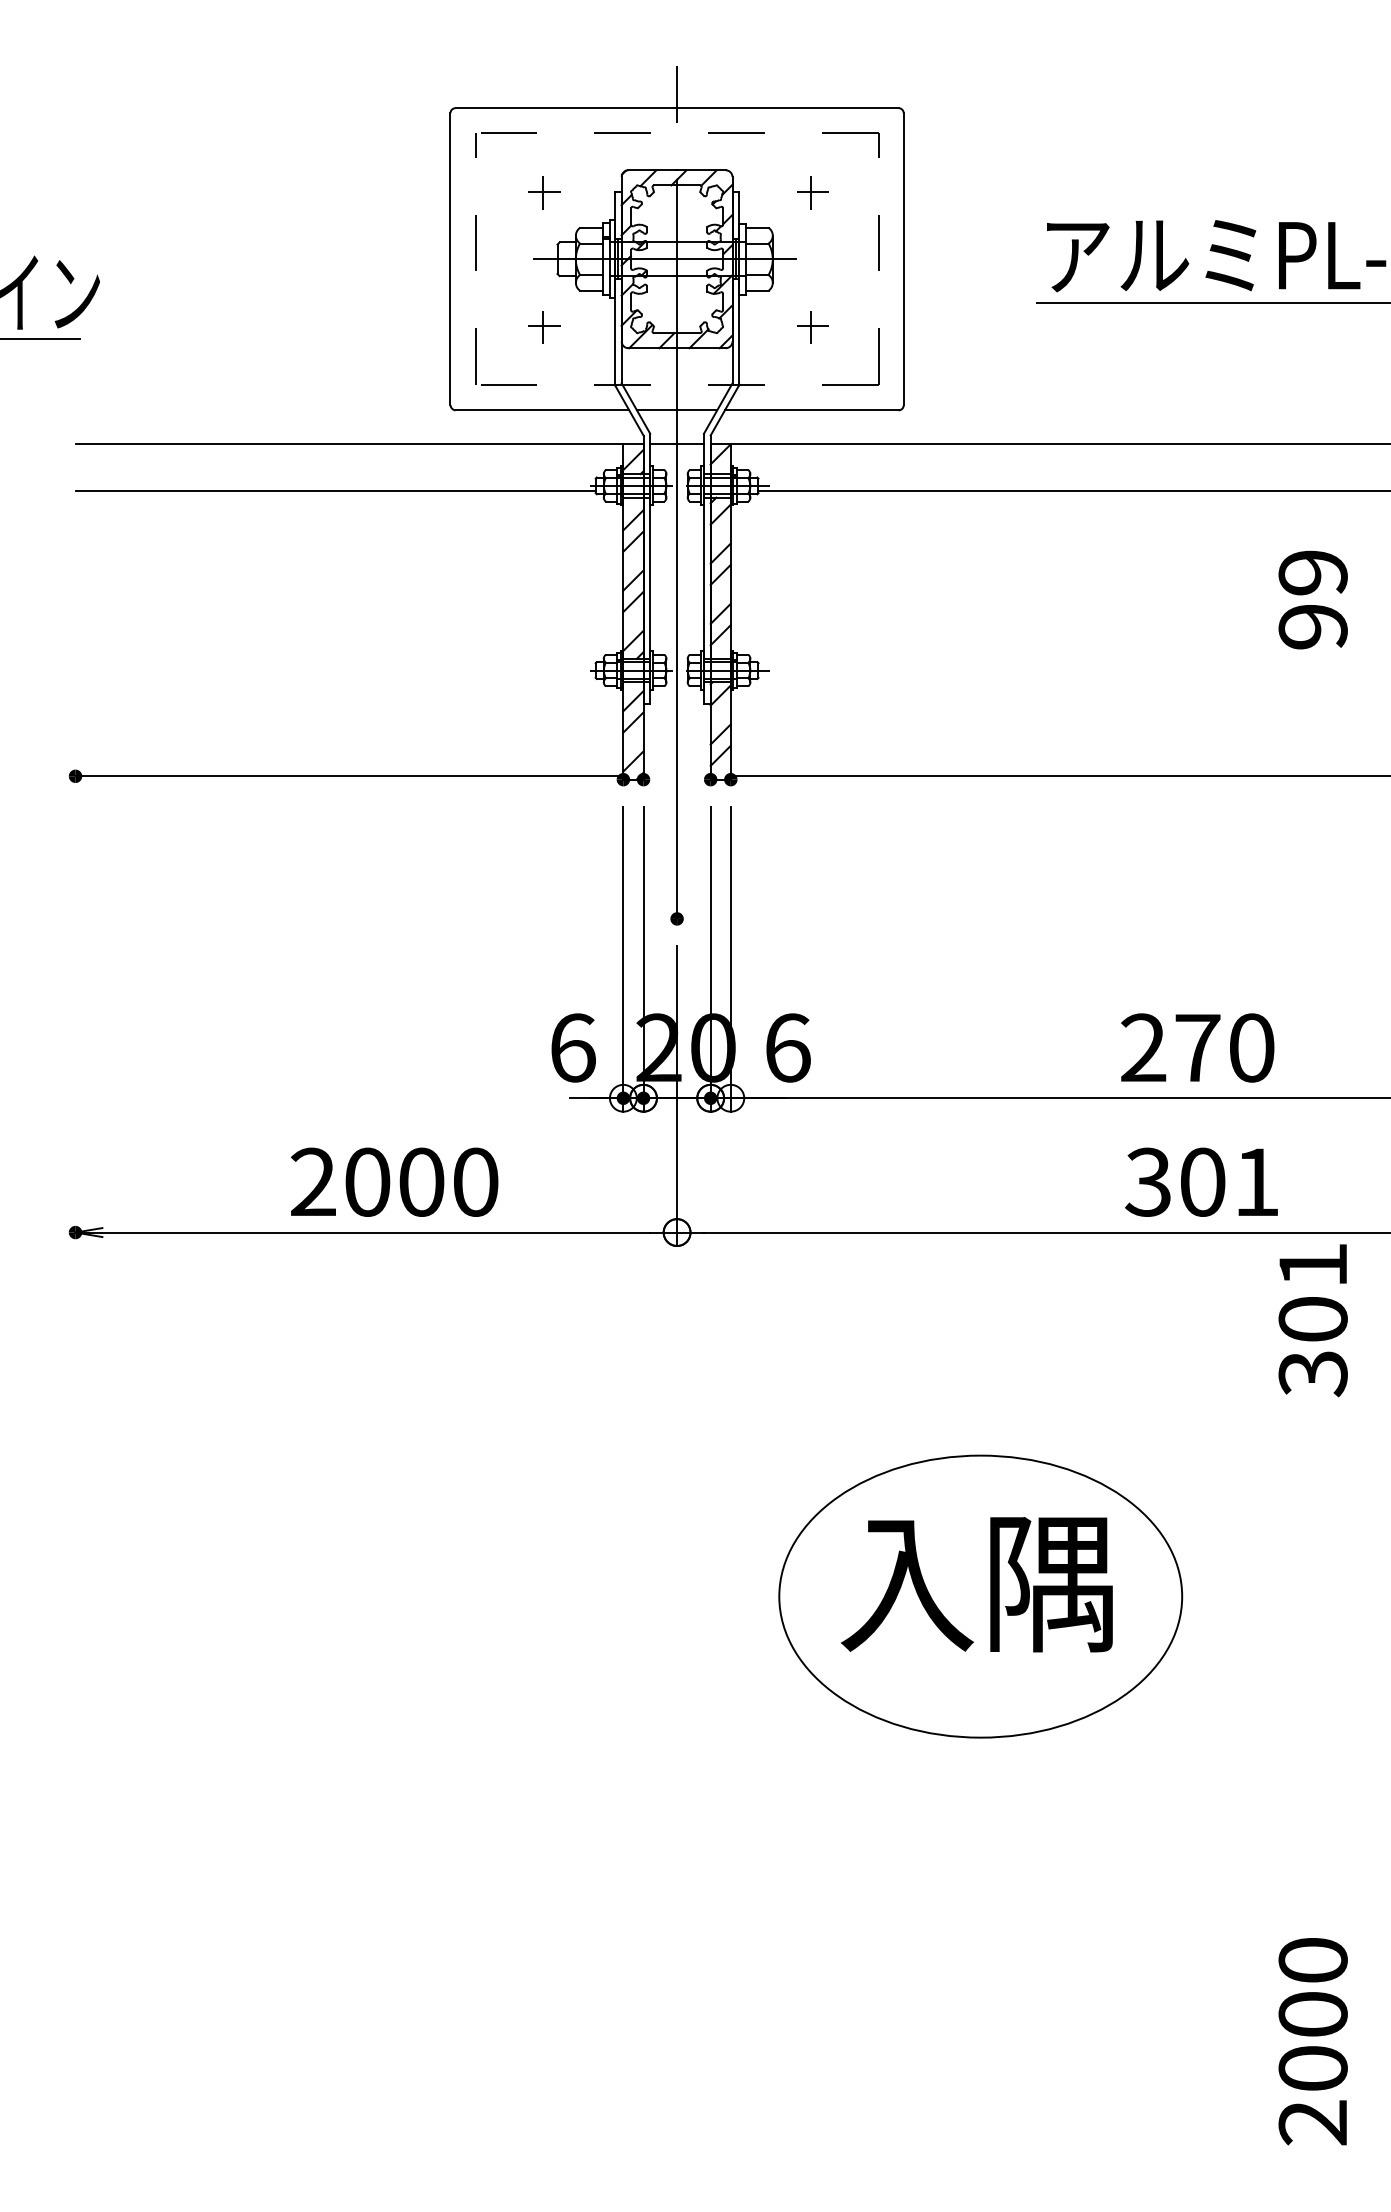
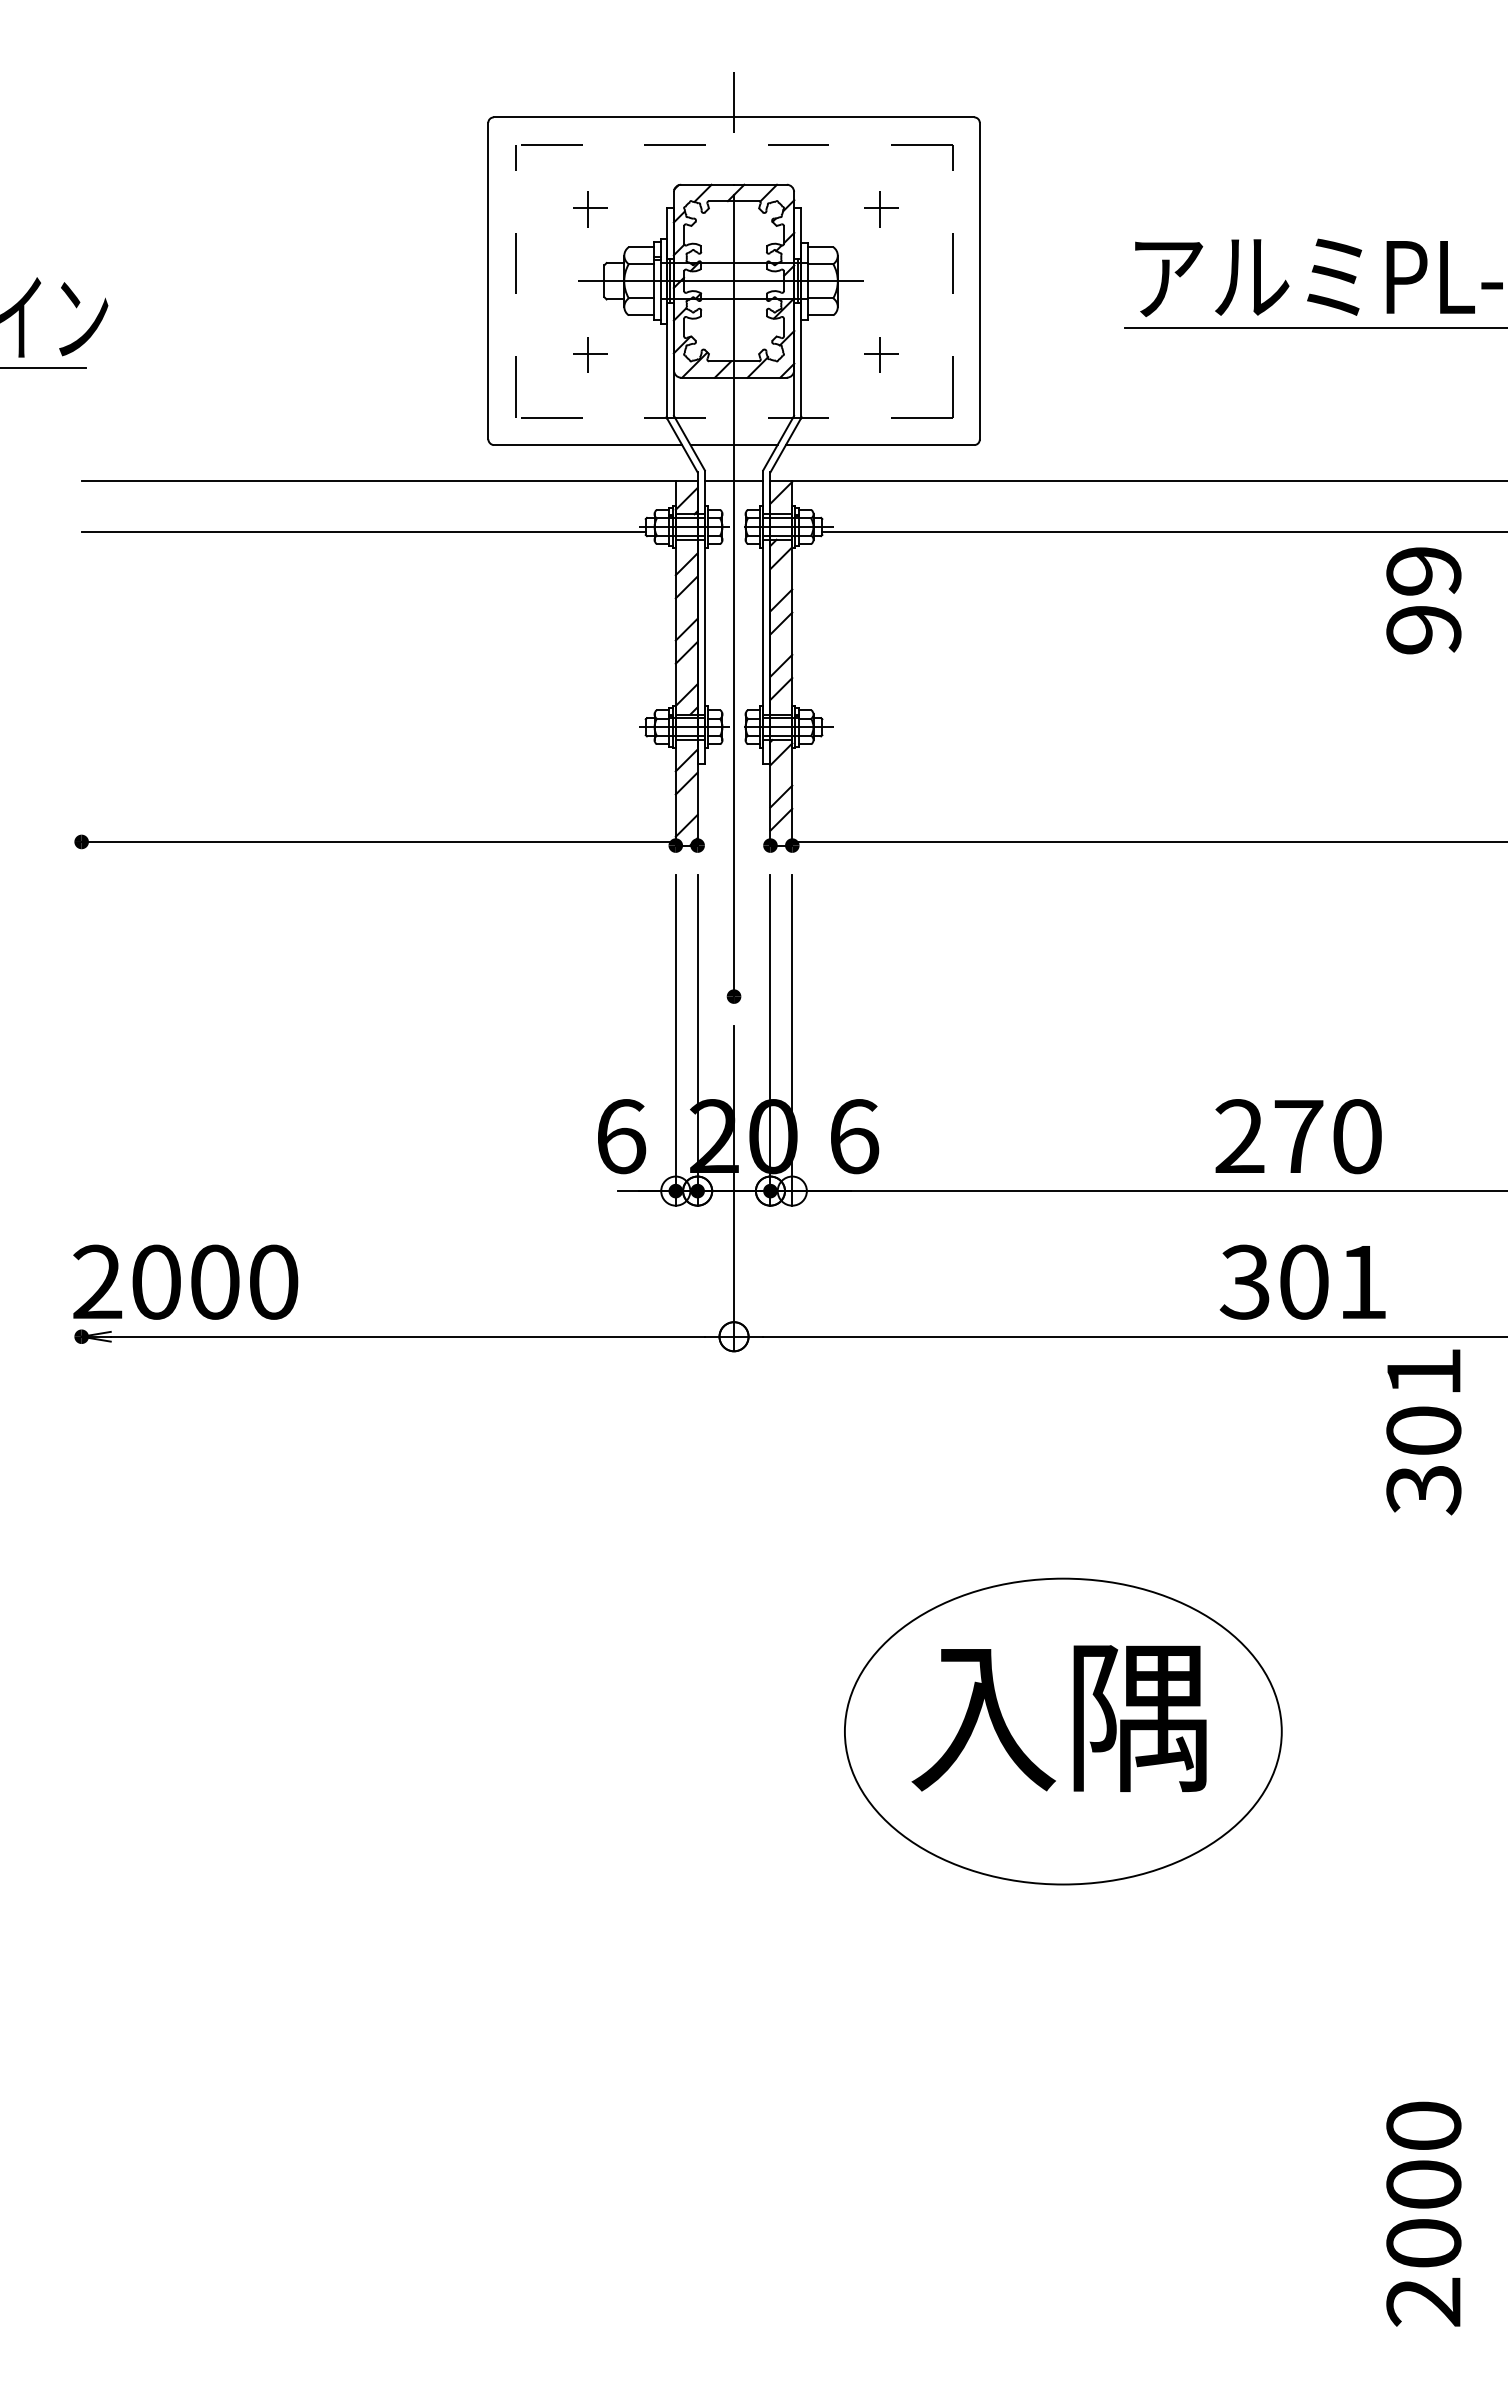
text: (1312, 599) -> (1423, 600), moved
text: (394, 1181) -> (185, 1281), moved

